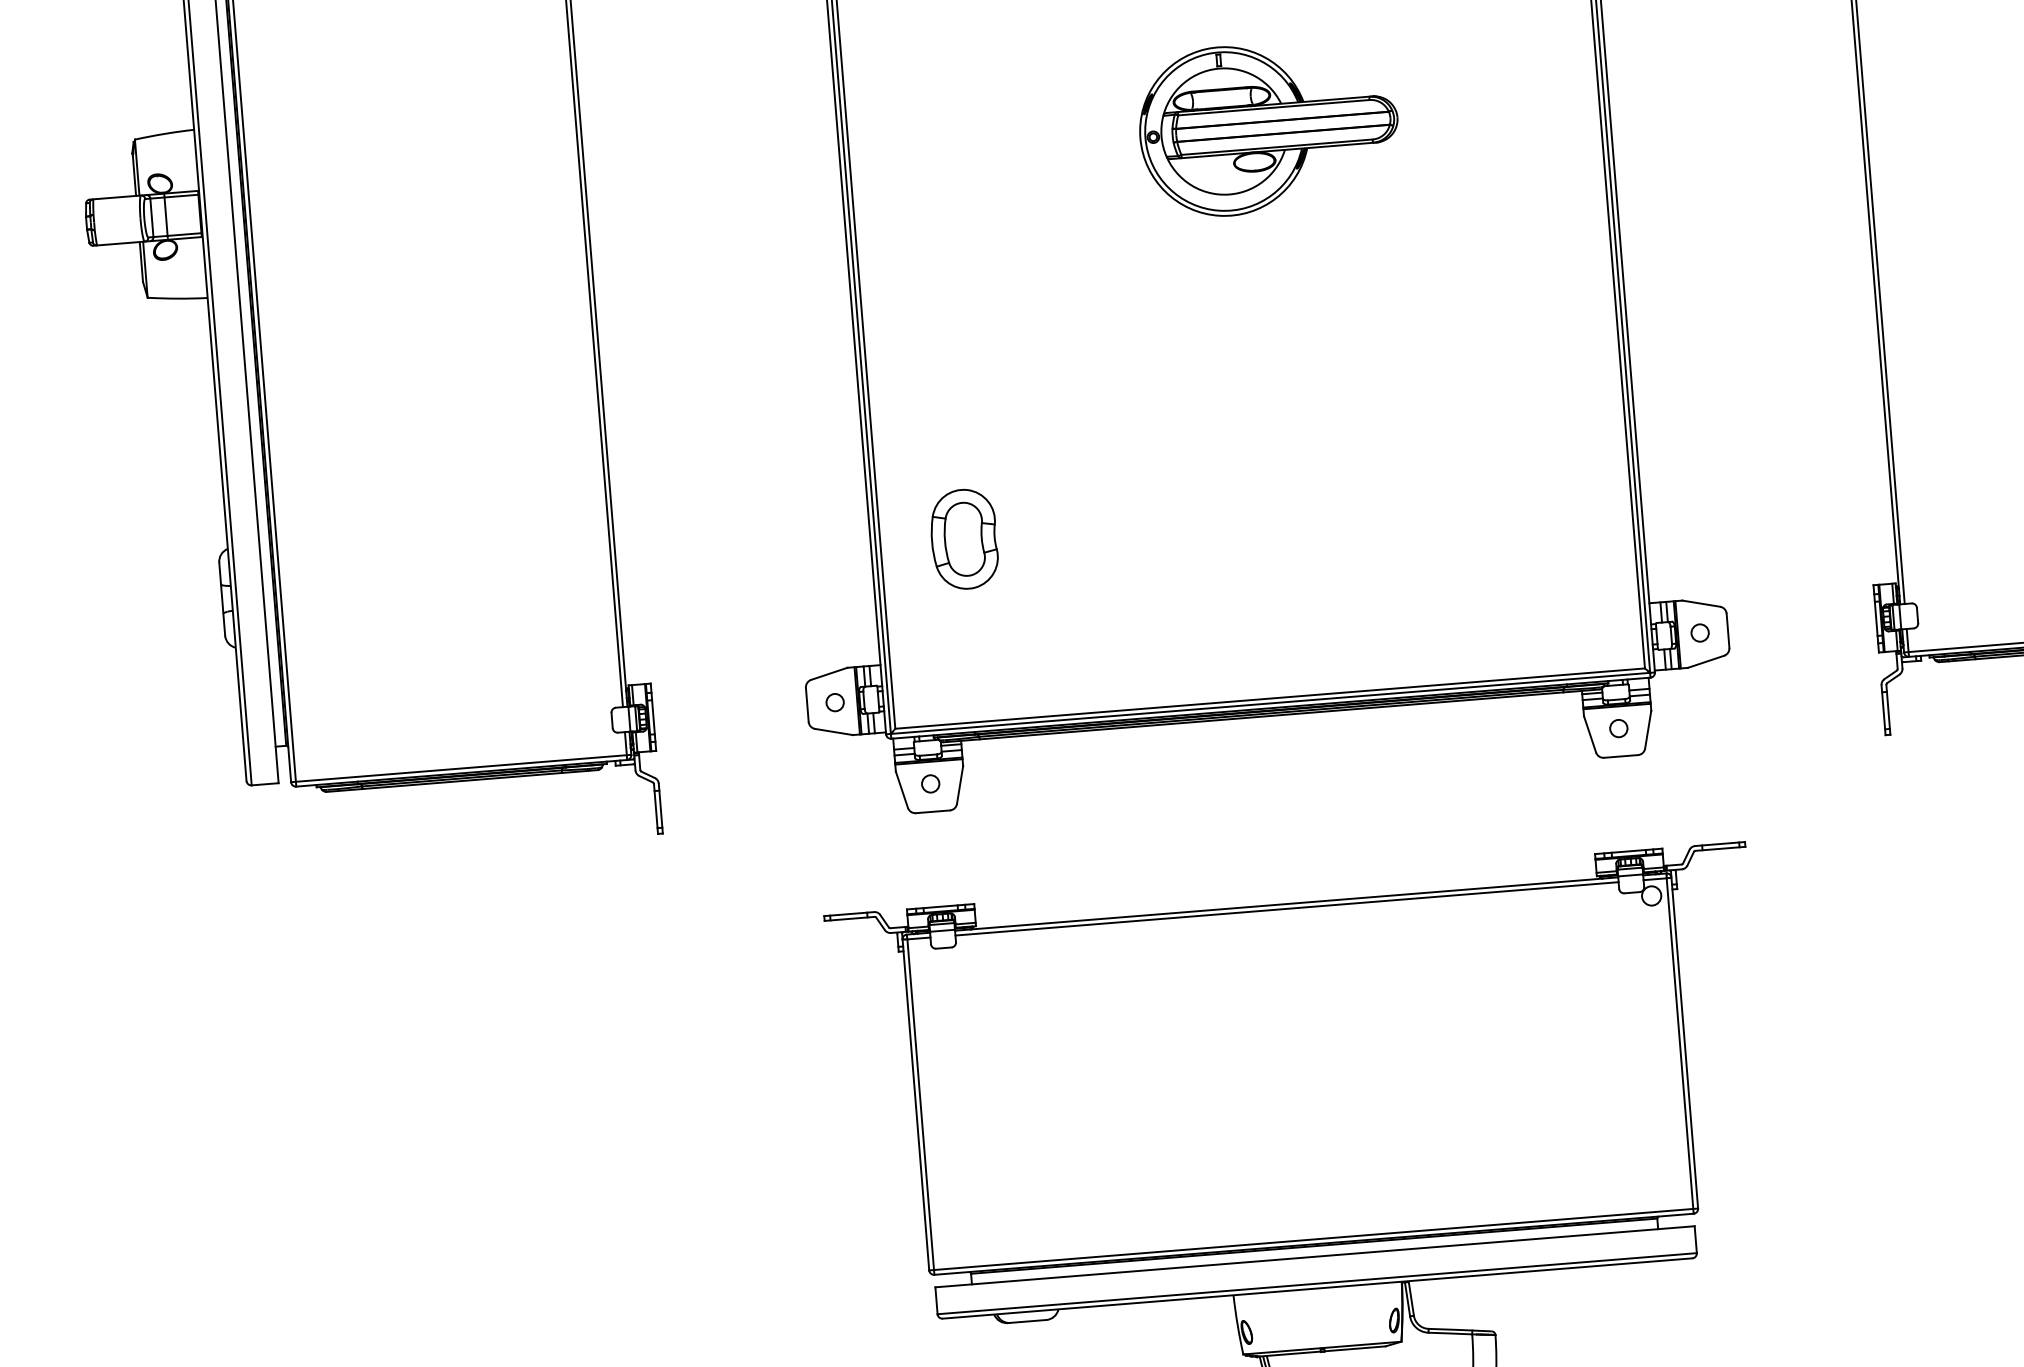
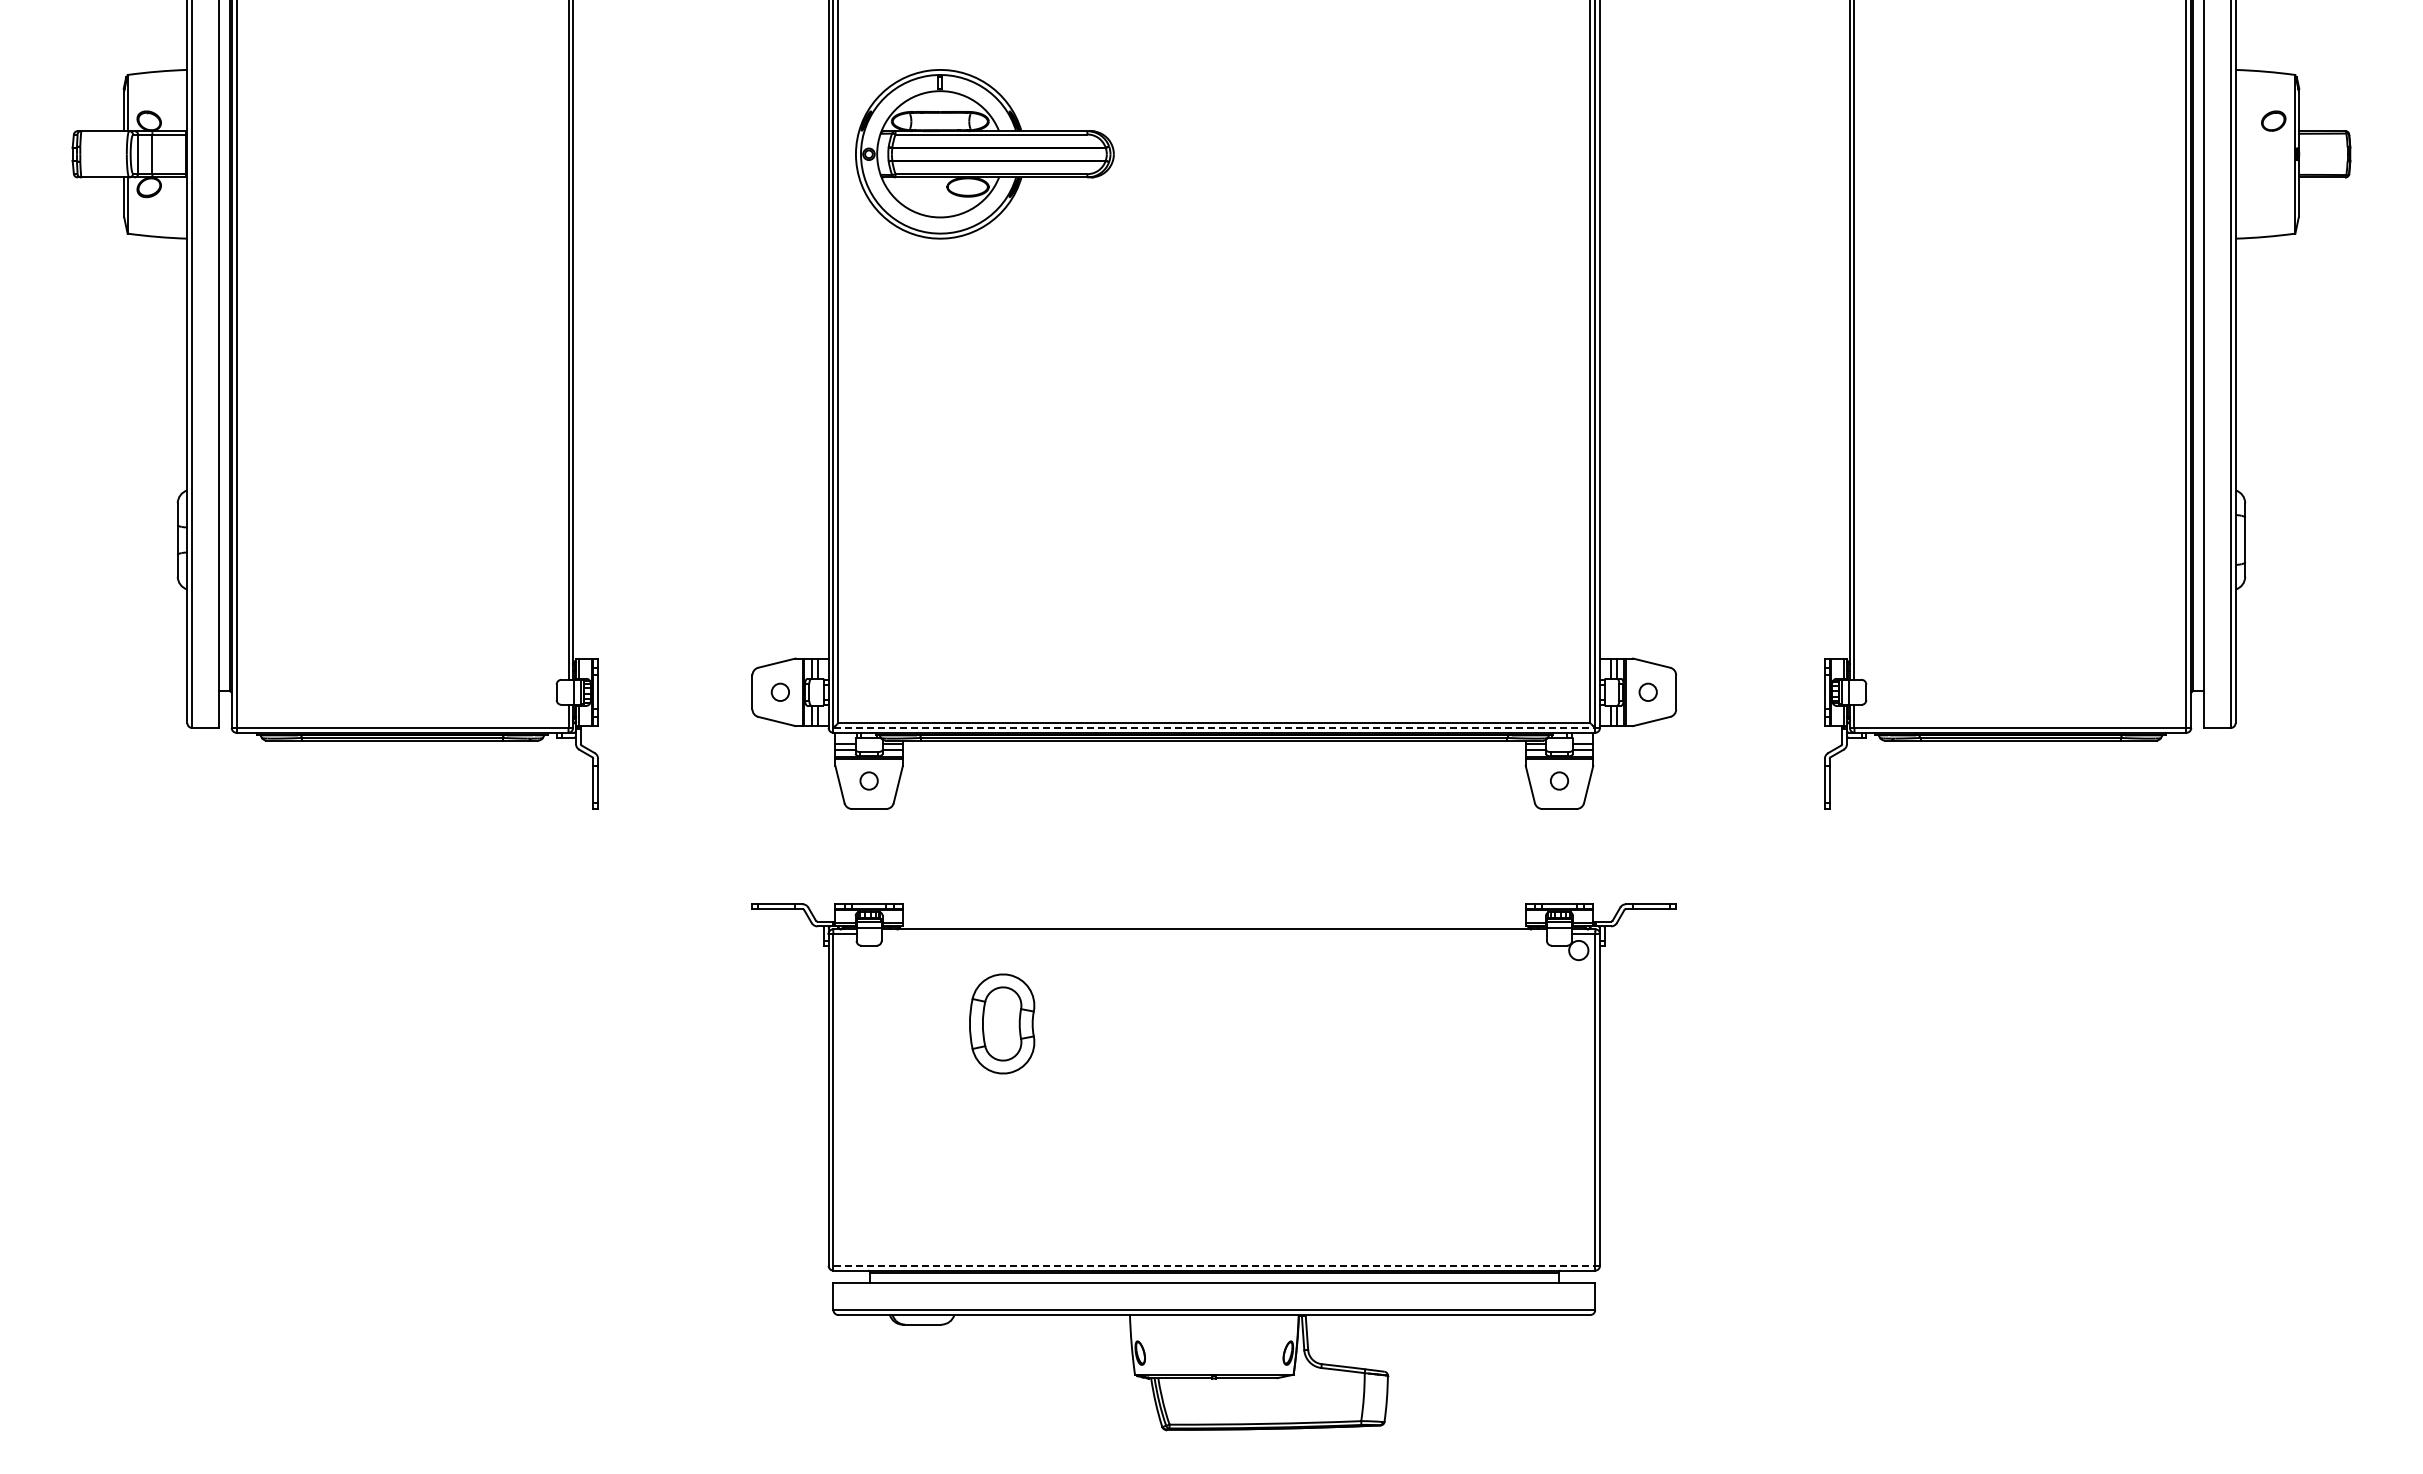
part: (1268, 128) -> (984, 154), moved
part: (964, 538) -> (1002, 1023), moved
line: (1270, 703) -> (1214, 728), solid -> dashed
line: (1286, 909) -> (1213, 934), removed
line: (1313, 1239) -> (1214, 1265), solid -> dashed

